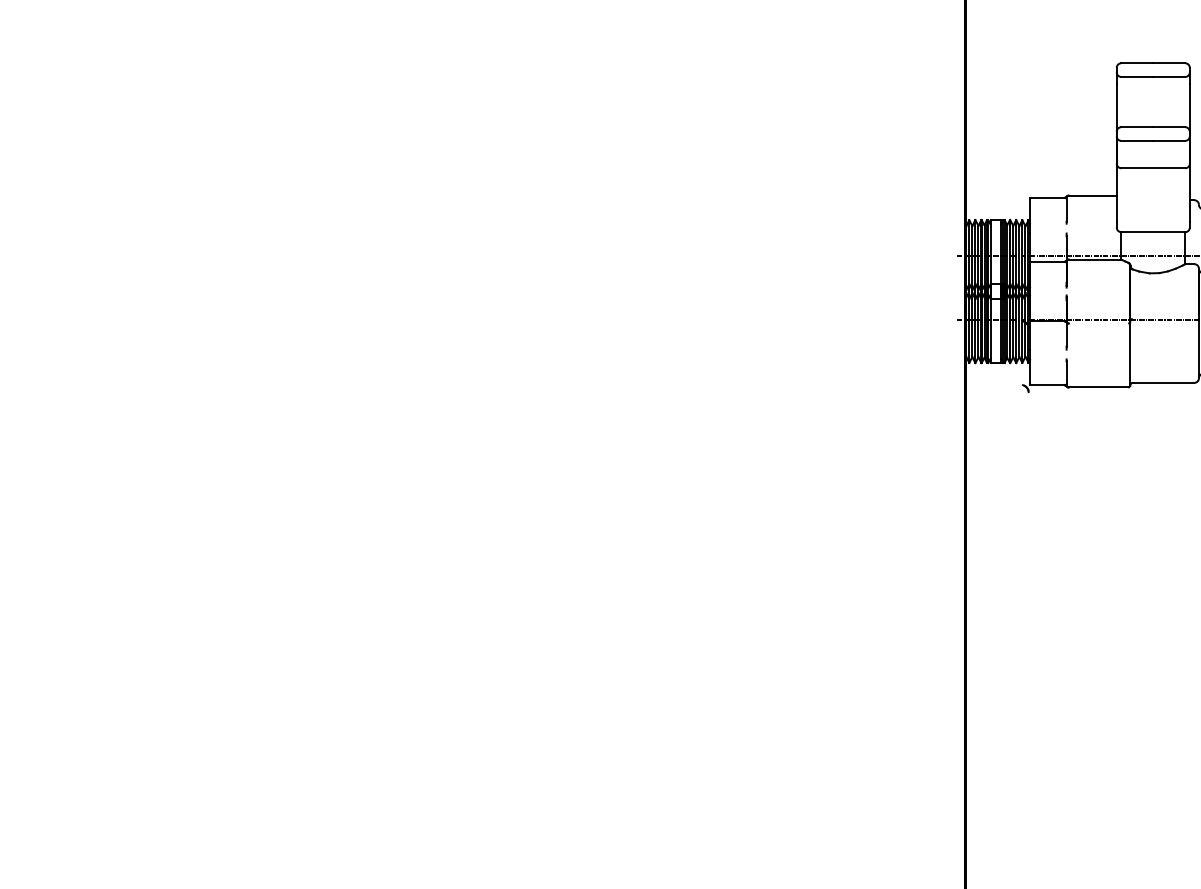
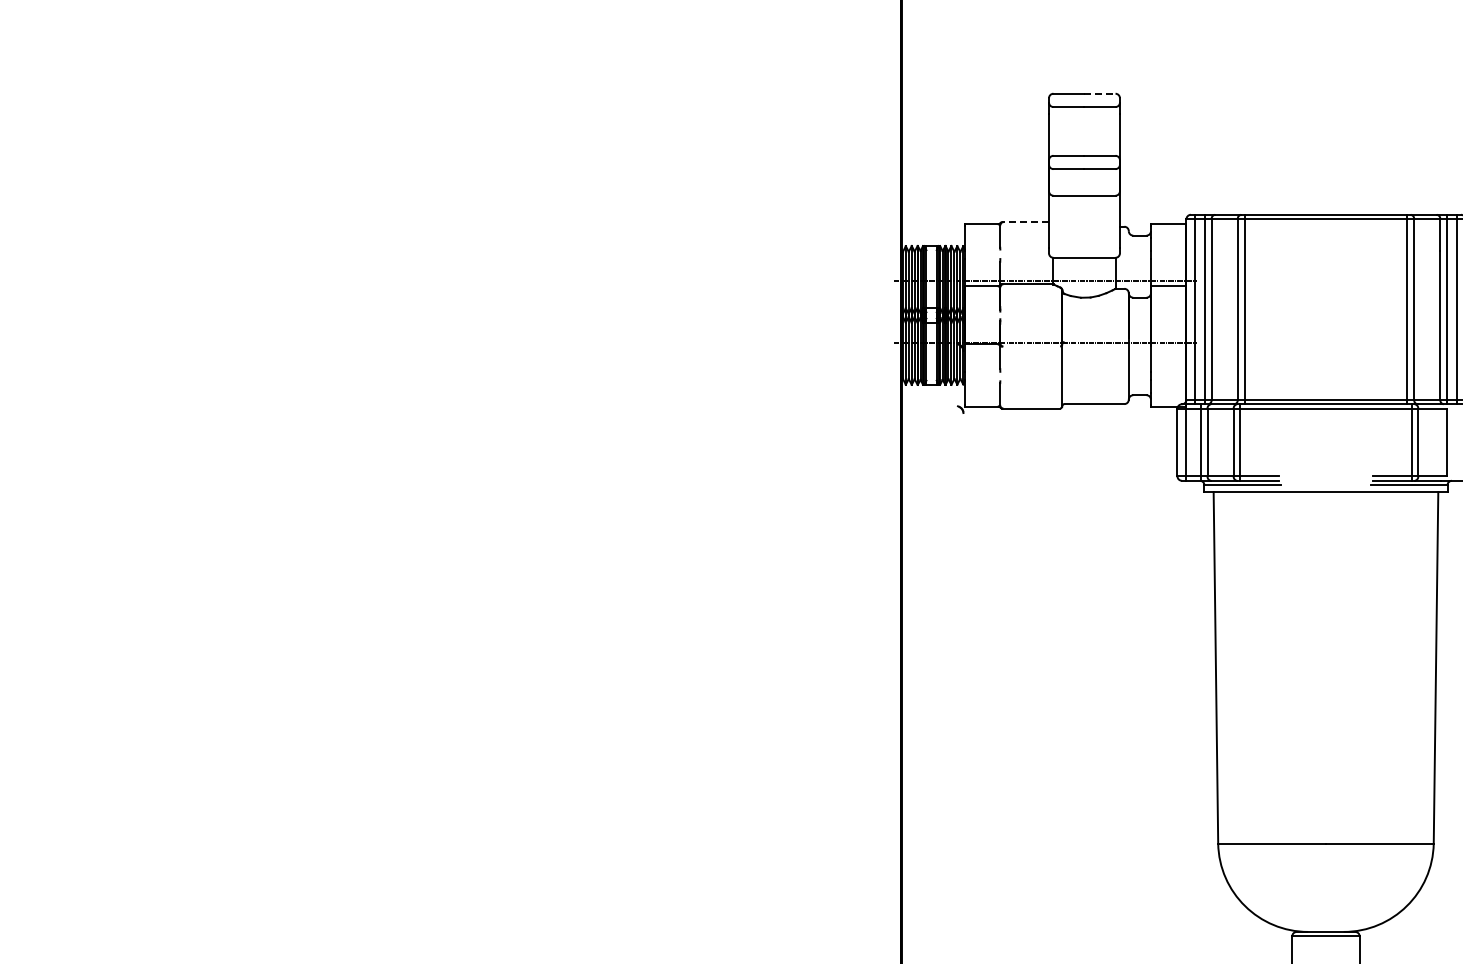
line: (1169, 62) -> (1100, 93), solid -> dashed
line: (1092, 195) -> (1025, 222), solid -> dashed

